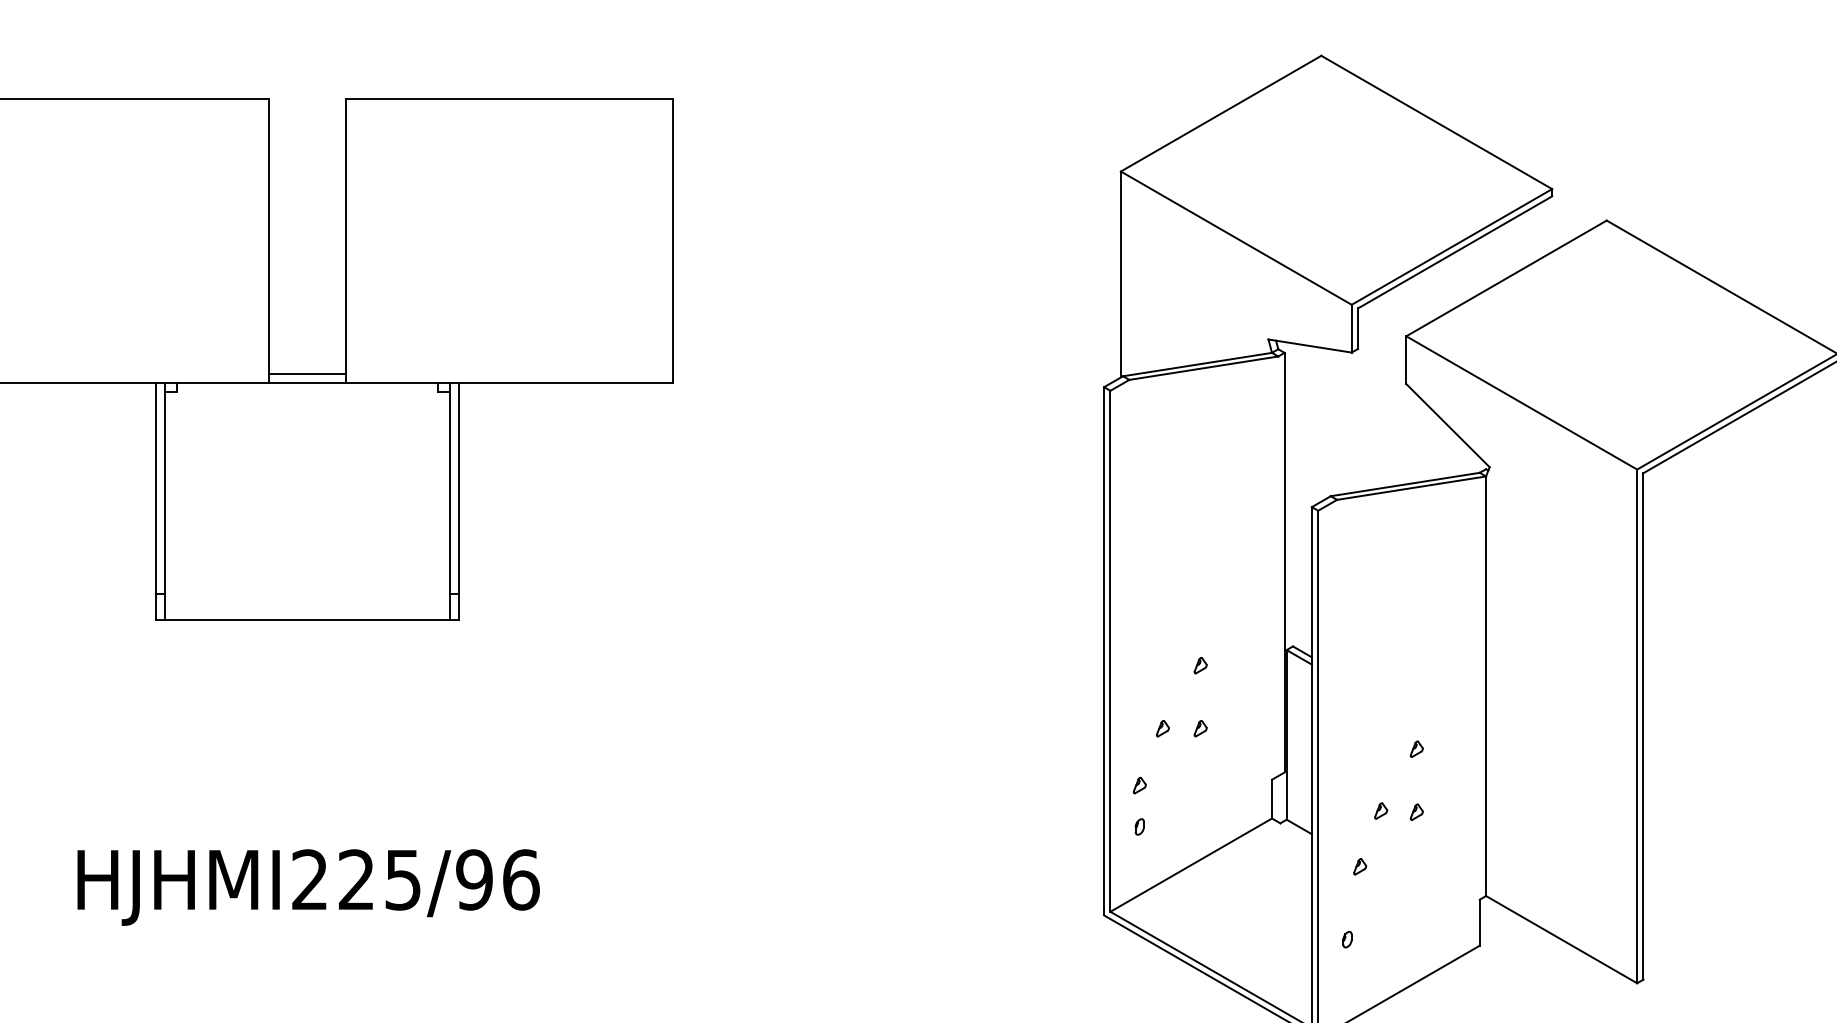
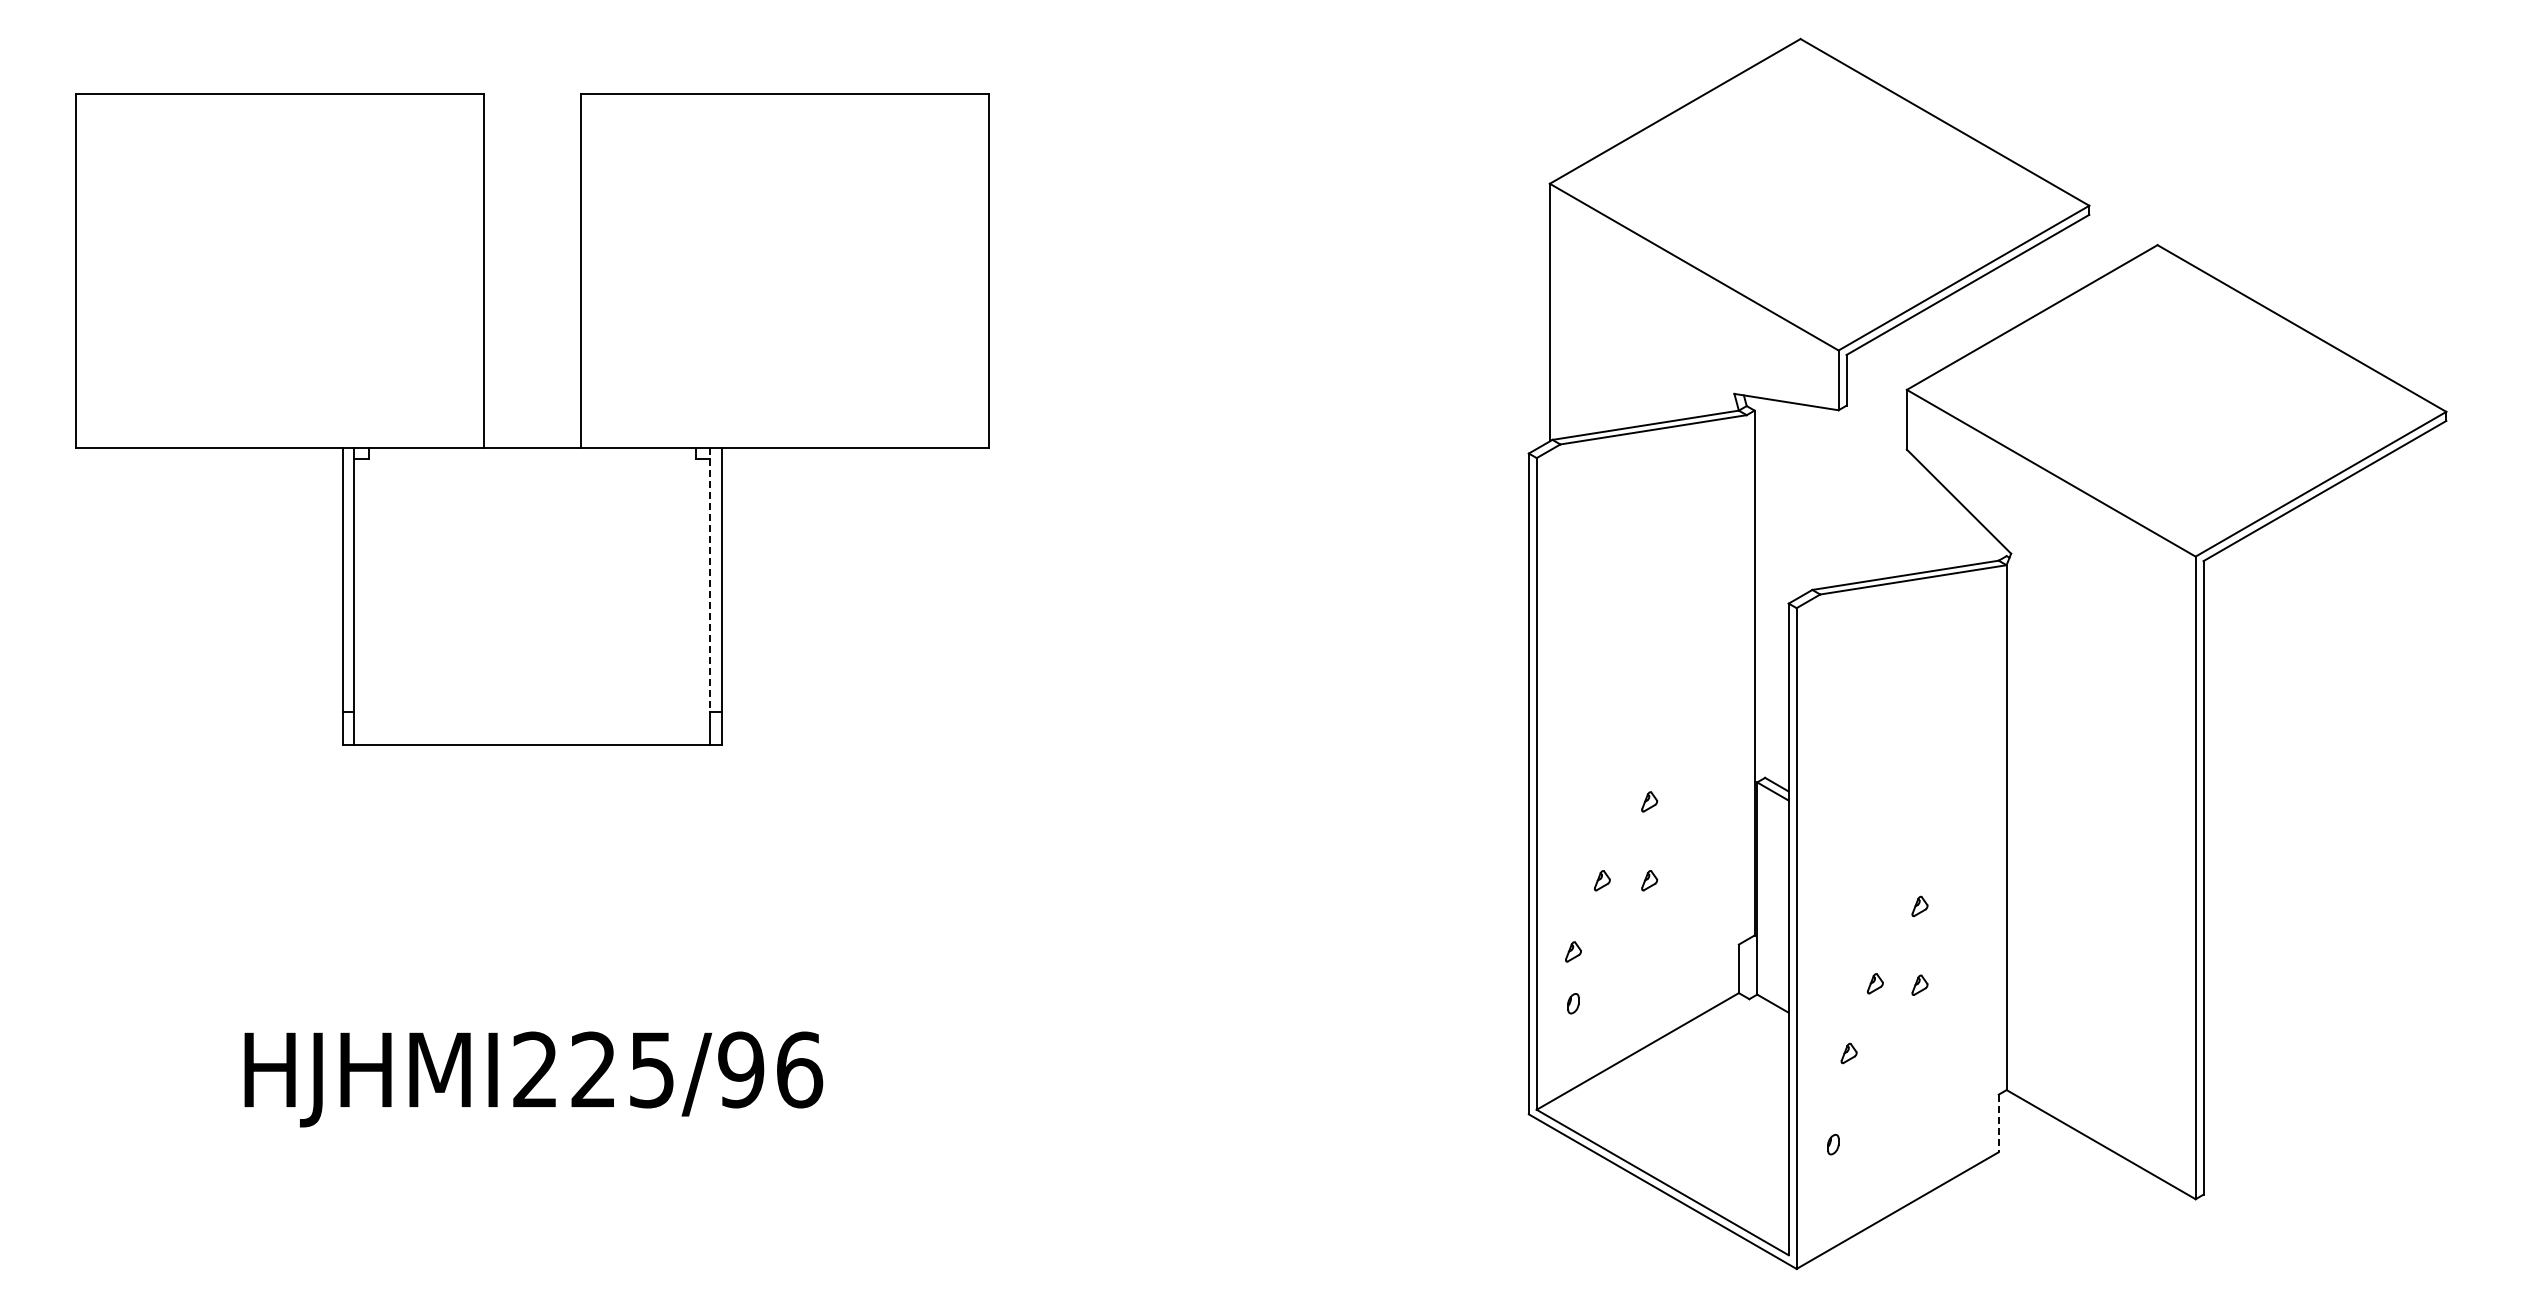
line: (307, 374) -> (532, 437), removed
line: (449, 487) -> (710, 579), solid -> dashed
line: (1479, 922) -> (1998, 1123), solid -> dashed

